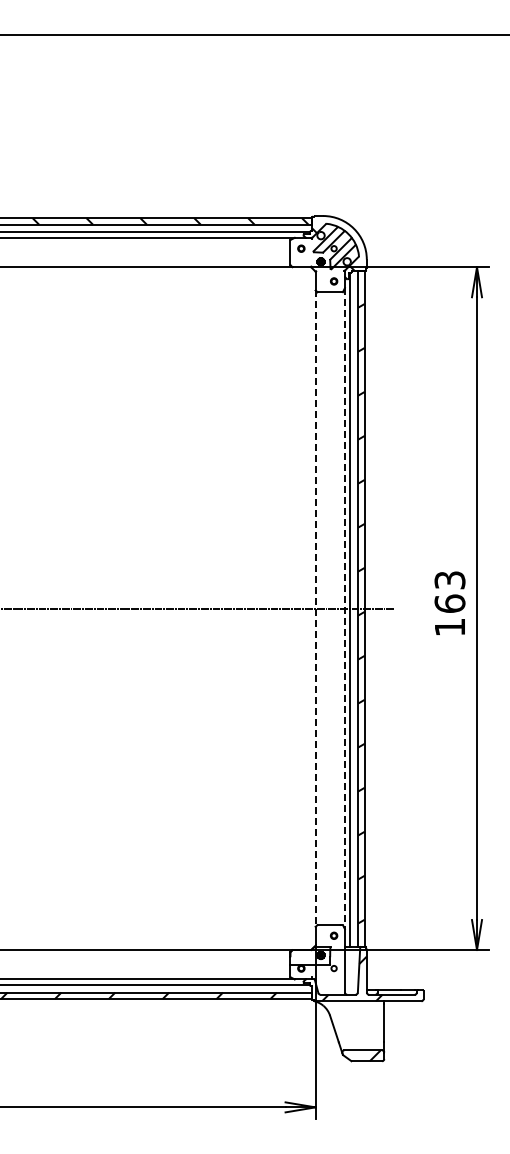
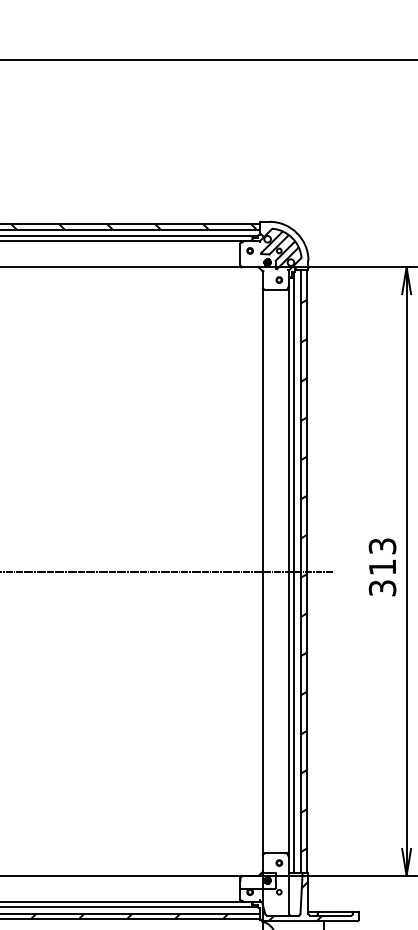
line: (315, 608) -> (262, 571), dashed -> solid
line: (345, 608) -> (289, 571), dashed -> solid
text: (449, 615) -> (382, 577), 163 -> 313

